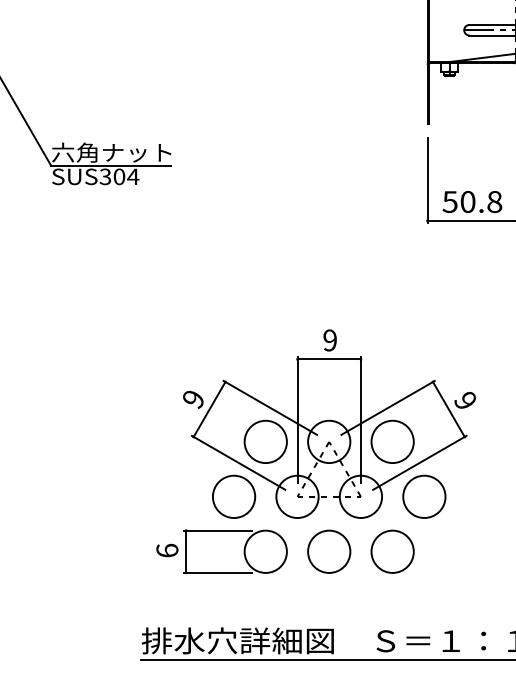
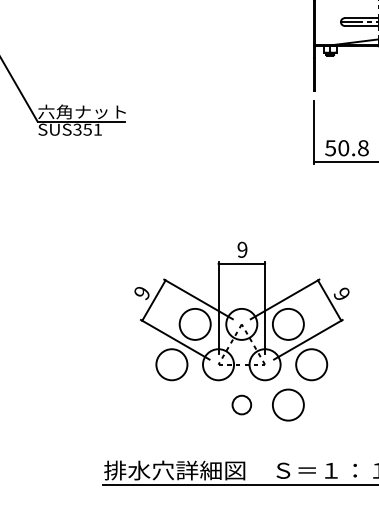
text: (125, 176) -> (92, 129), SUS304 -> SUS351
part: (221, 531) -> (162, 390), removed
circle: (328, 550) -> (241, 404), size x0.6

